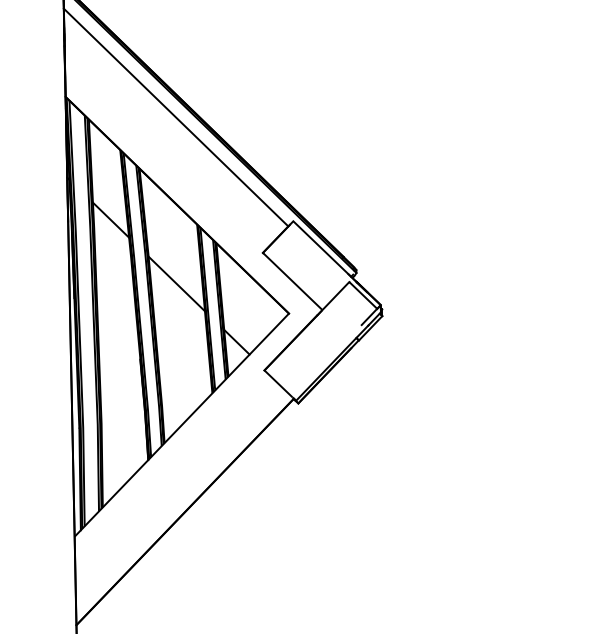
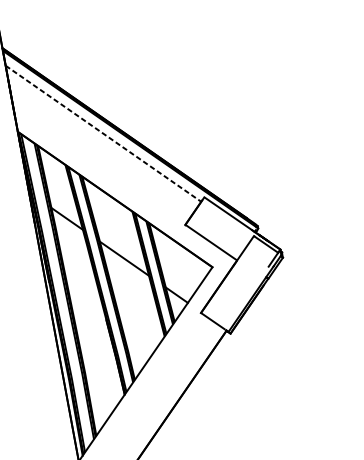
line: (176, 117) -> (103, 133), solid -> dashed

